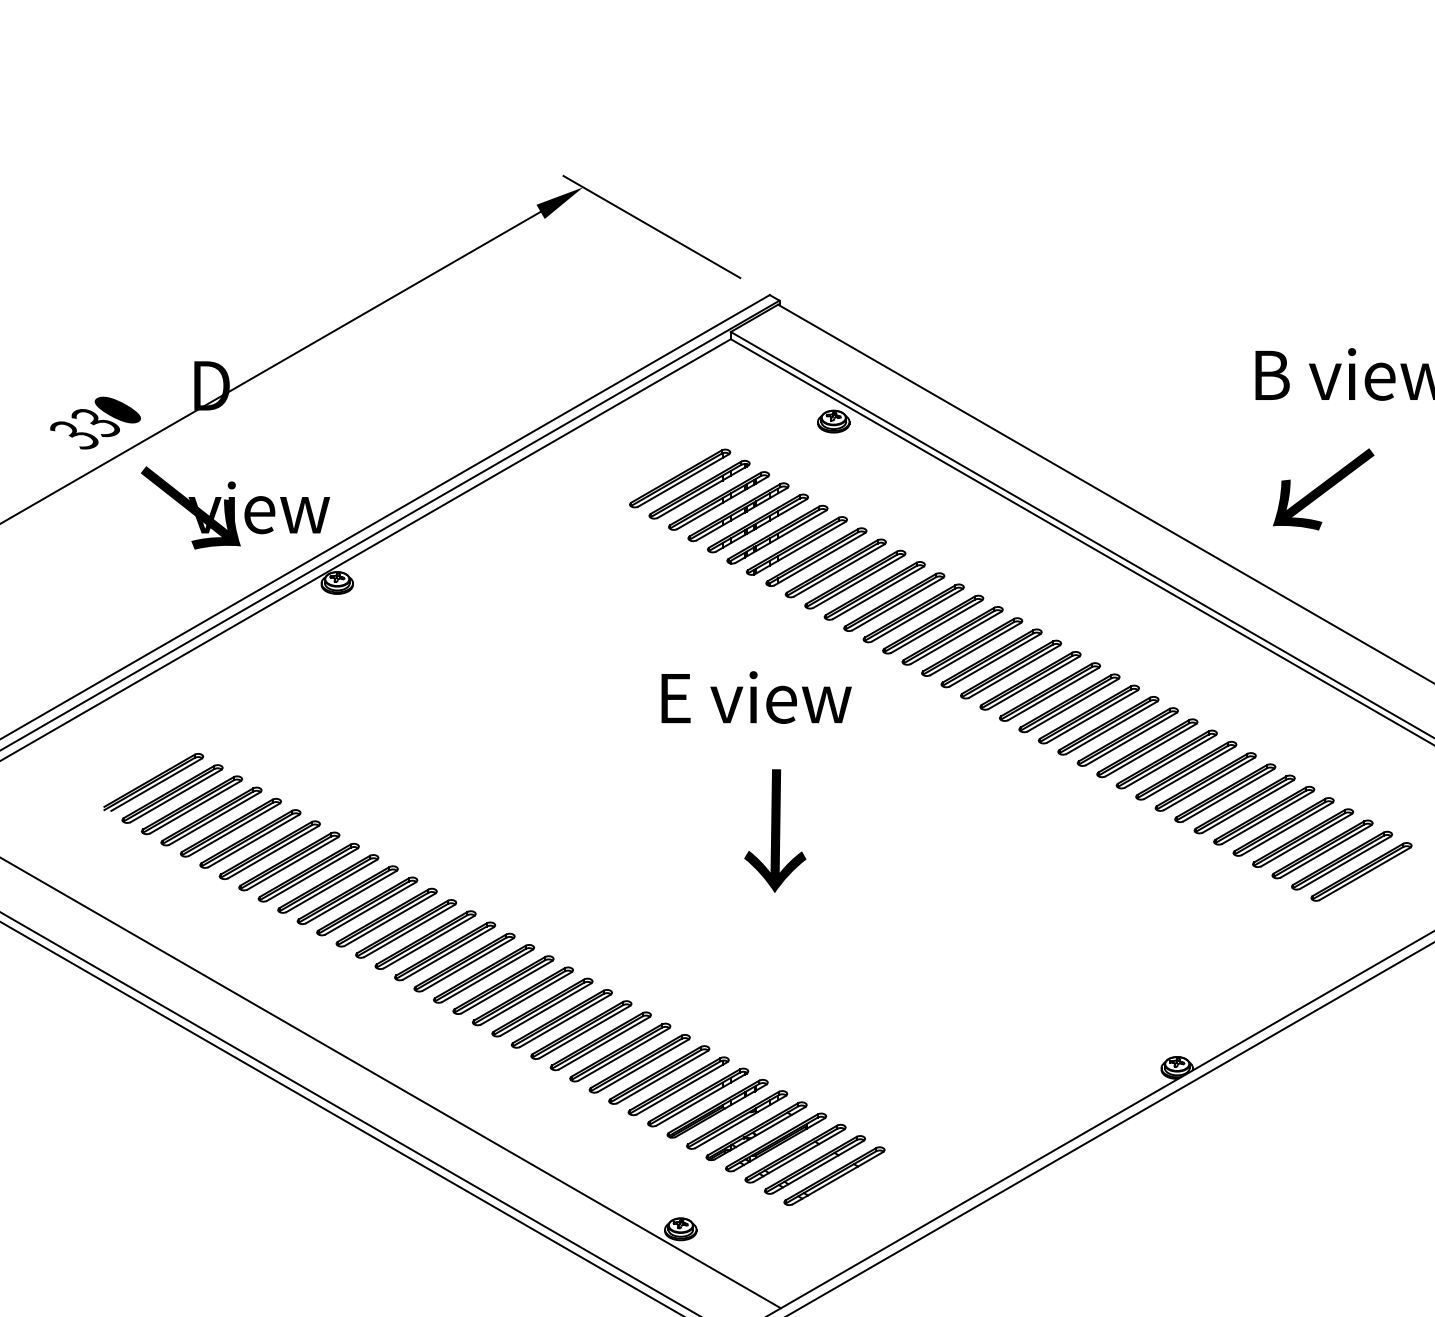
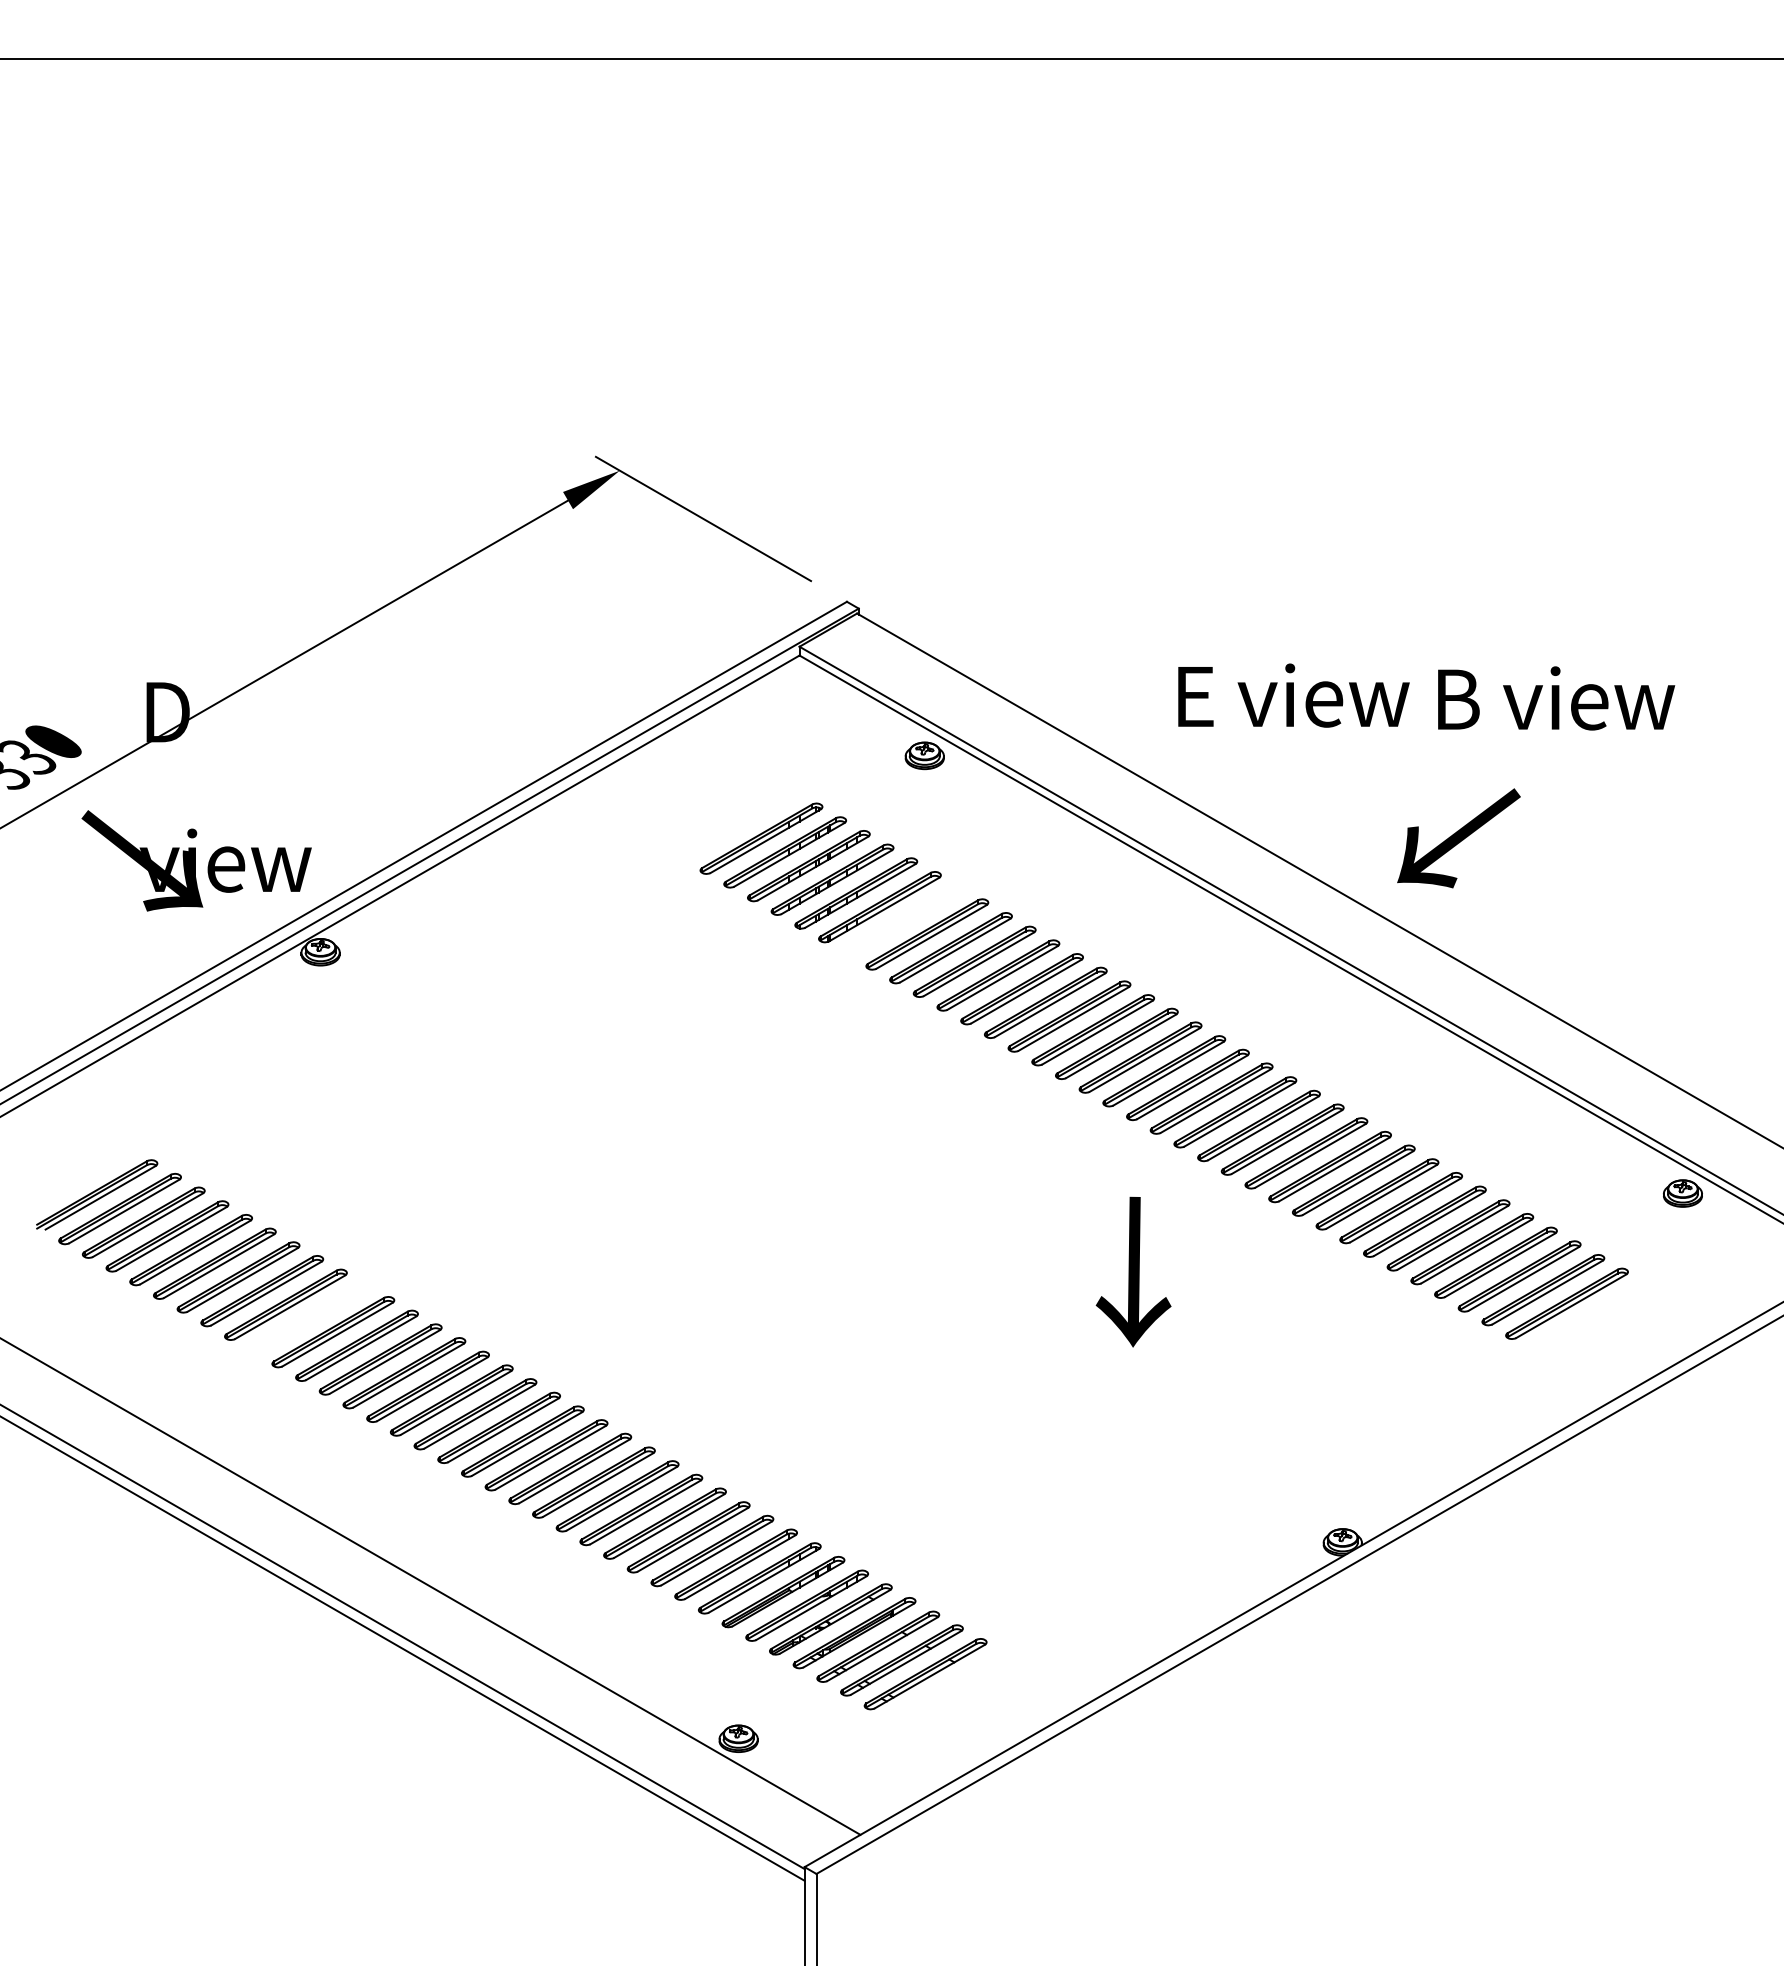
part: (679, 478) -> (737, 825), removed
text: (1323, 489) -> (1458, 838), moved
part: (816, 556) -> (903, 920), removed
text: (756, 697) -> (1293, 695), moved
text: (775, 830) -> (1133, 1271), moved
part: (328, 883) -> (309, 1318), removed

